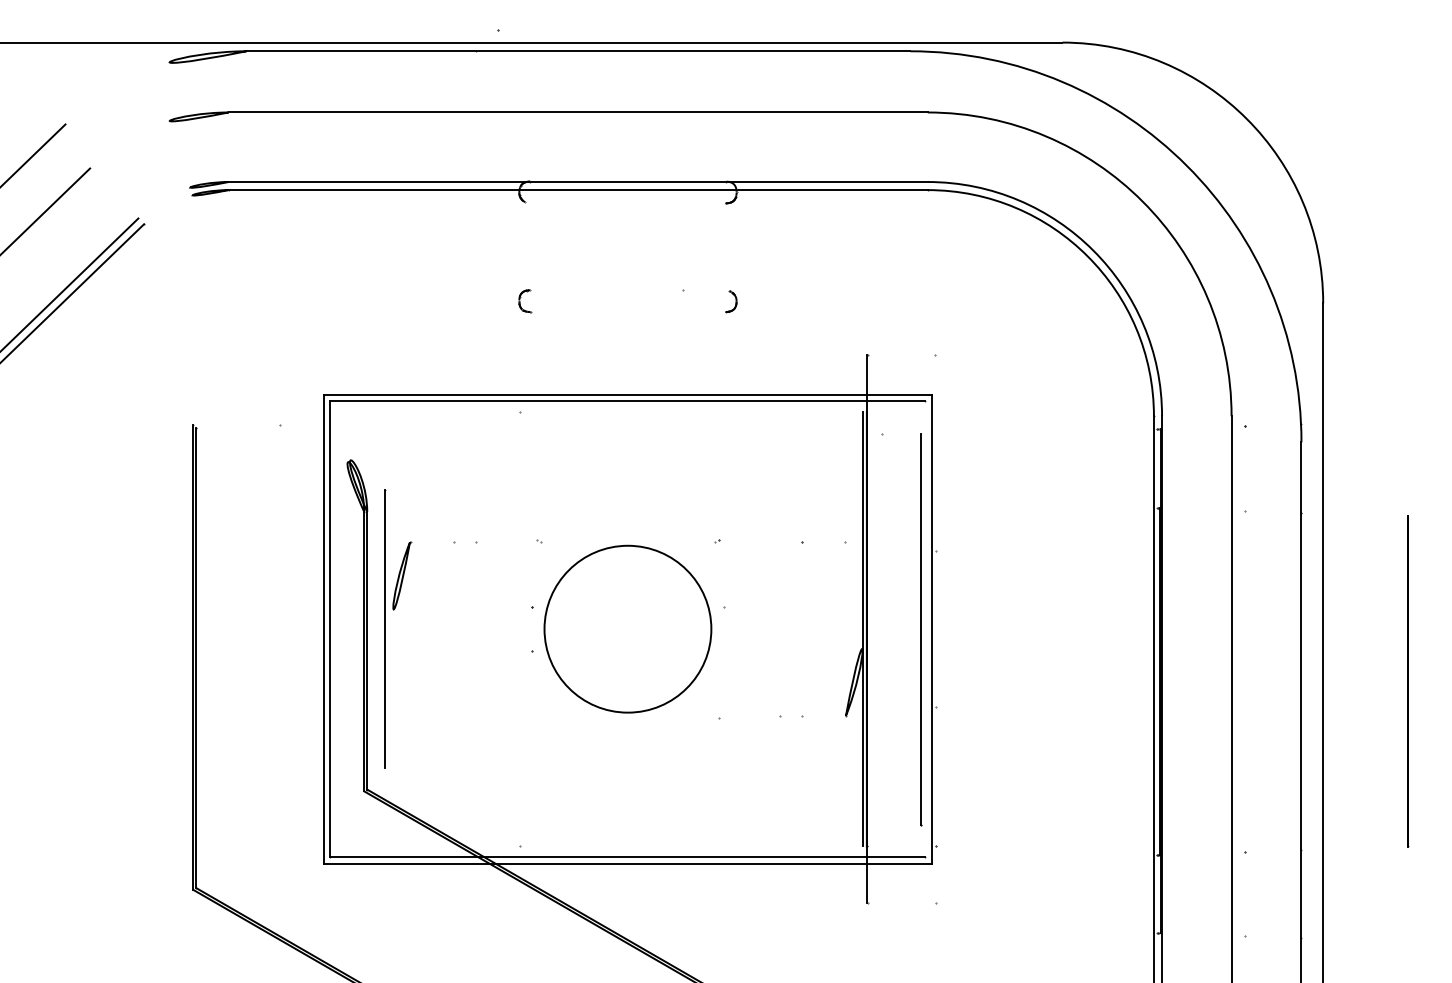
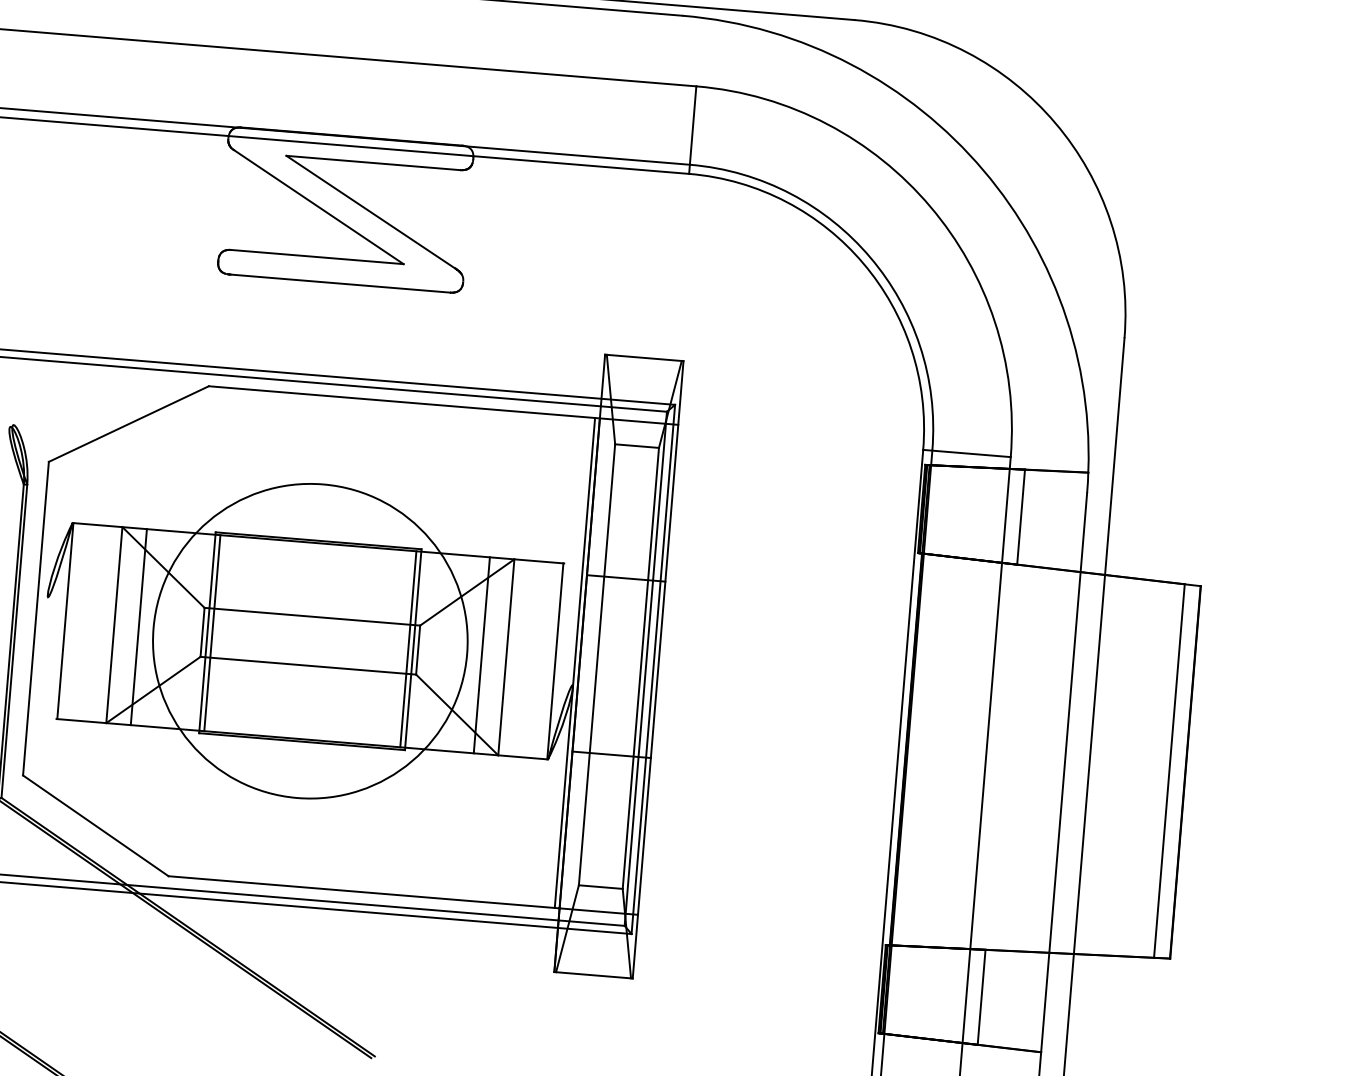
line: (936, 600) -> (660, 637), added
line: (882, 628) -> (597, 664), added
circle: (627, 629) -> (309, 641), size x1.67
line: (925, 629) -> (645, 669), added
line: (1394, 681) -> (1169, 771), added

